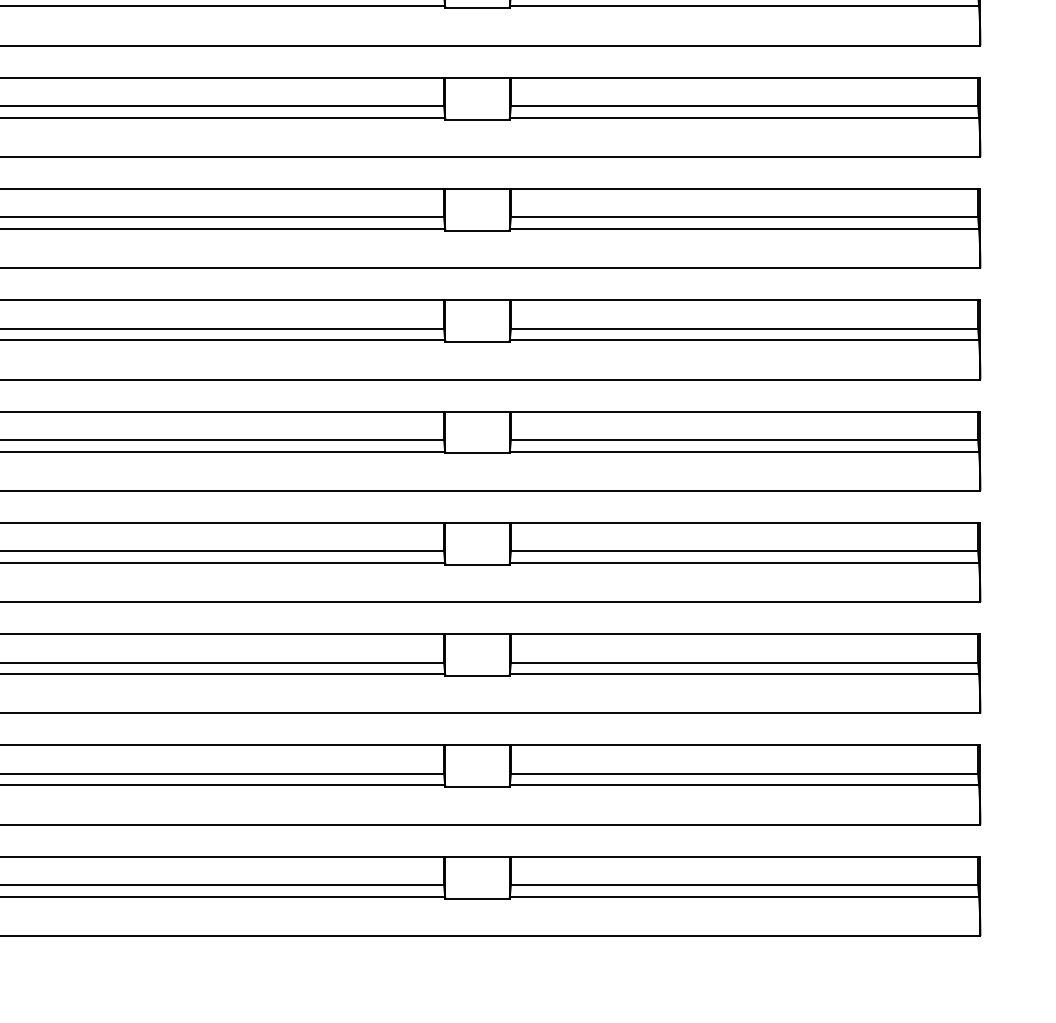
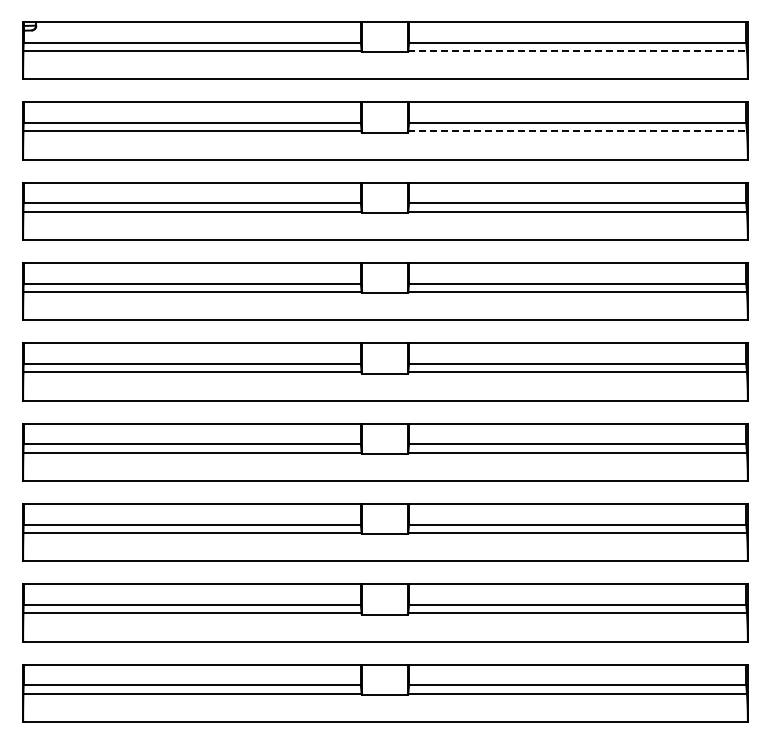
line: (745, 5) -> (578, 50), solid -> dashed
line: (745, 117) -> (578, 131), solid -> dashed

